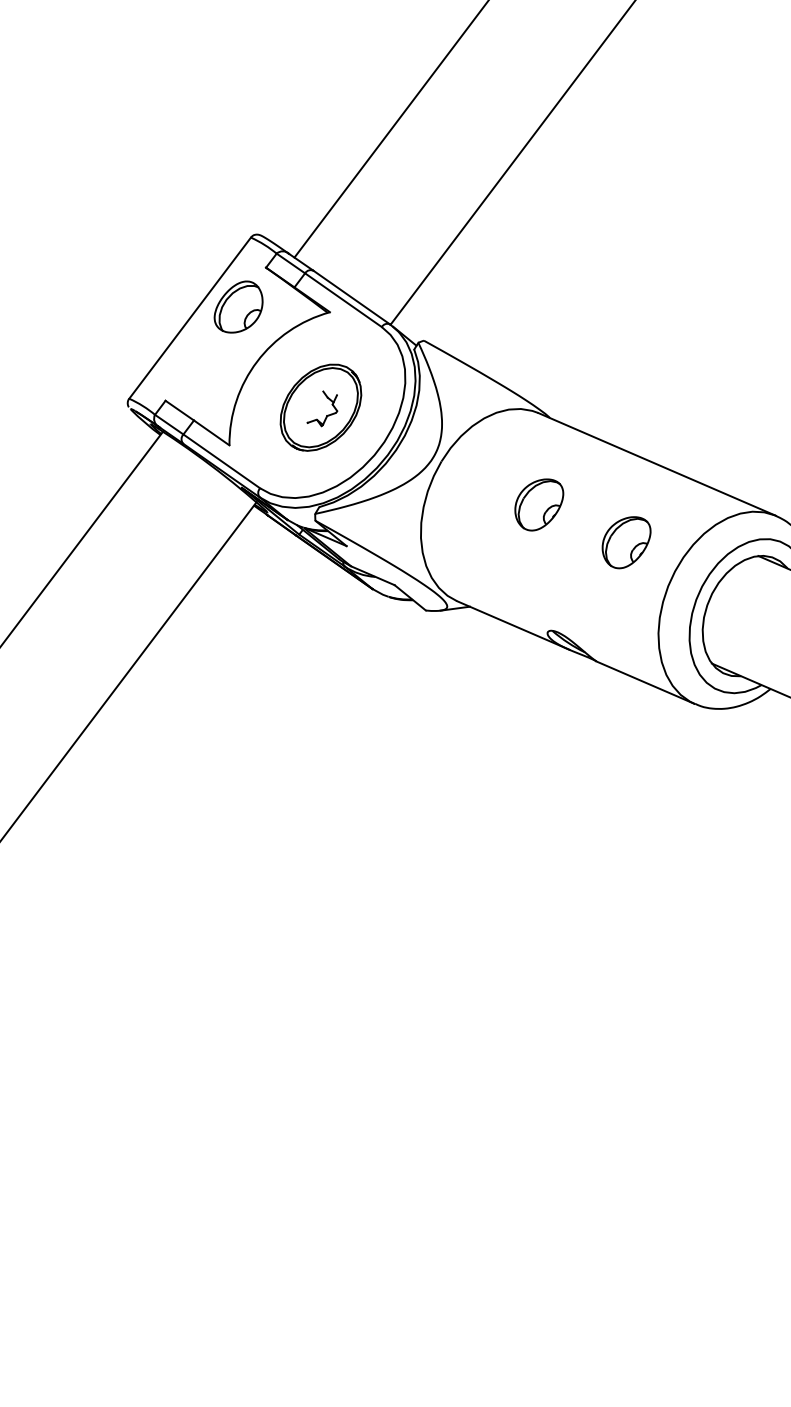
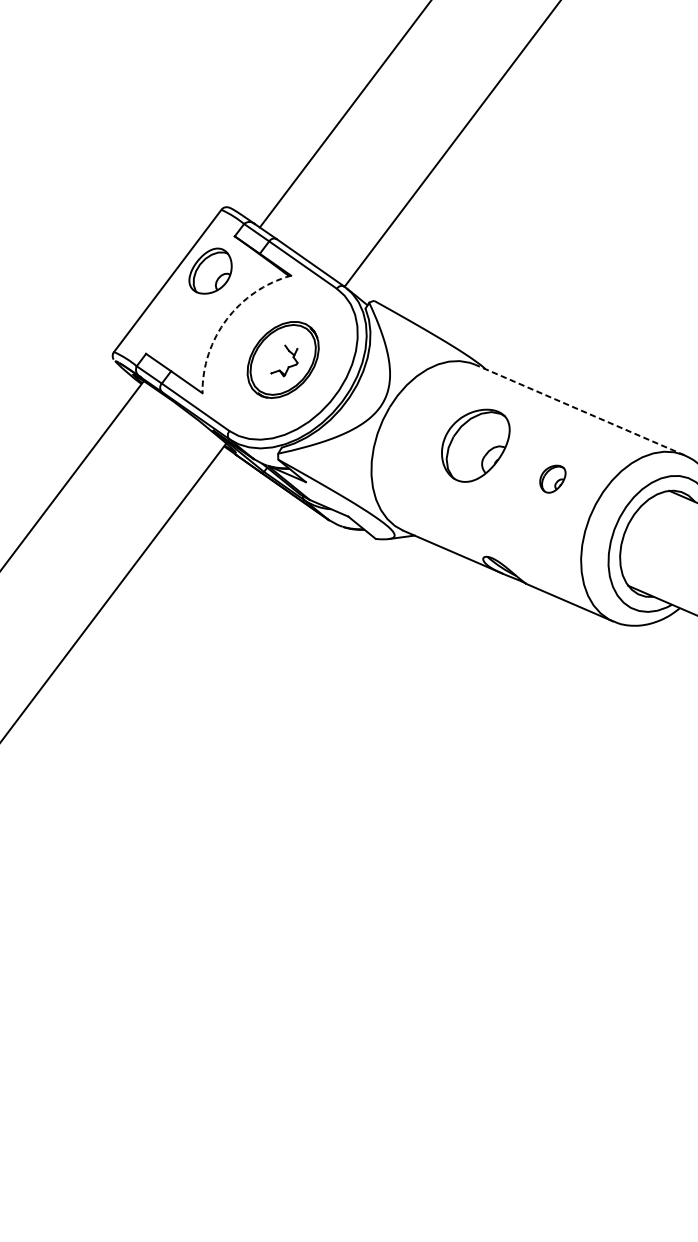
arc: (257, 361) -> (227, 319), solid -> dashed
line: (656, 464) -> (579, 410), solid -> dashed
part: (539, 504) -> (476, 445), size x1.6
part: (626, 542) -> (552, 478), size x0.6

